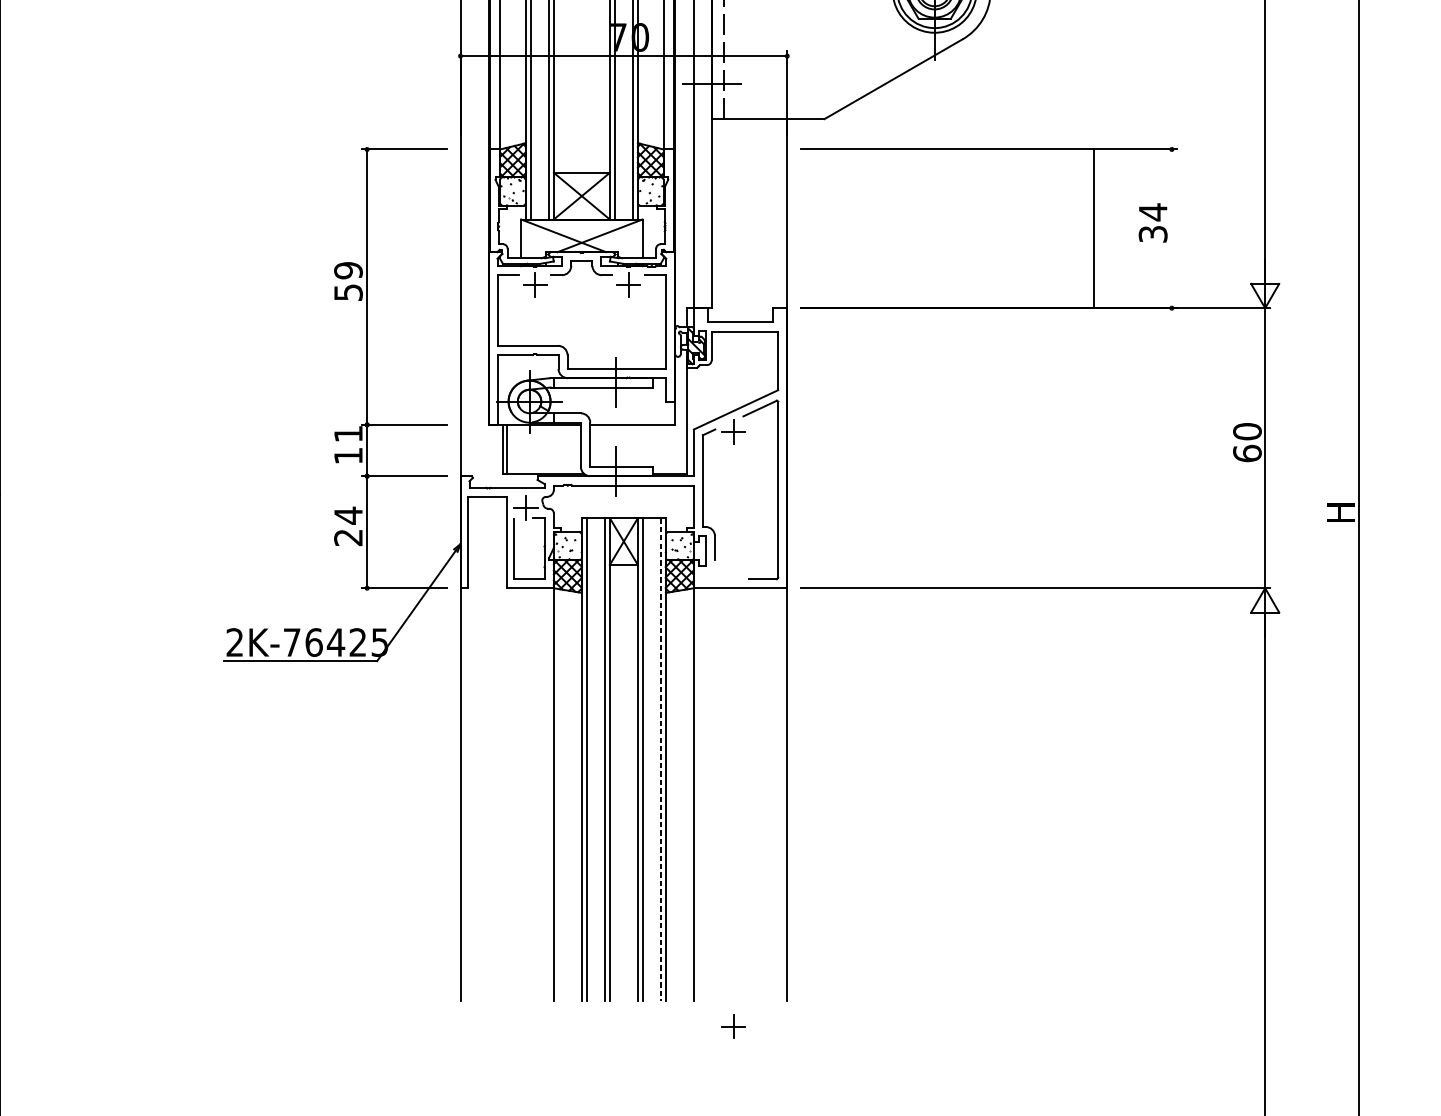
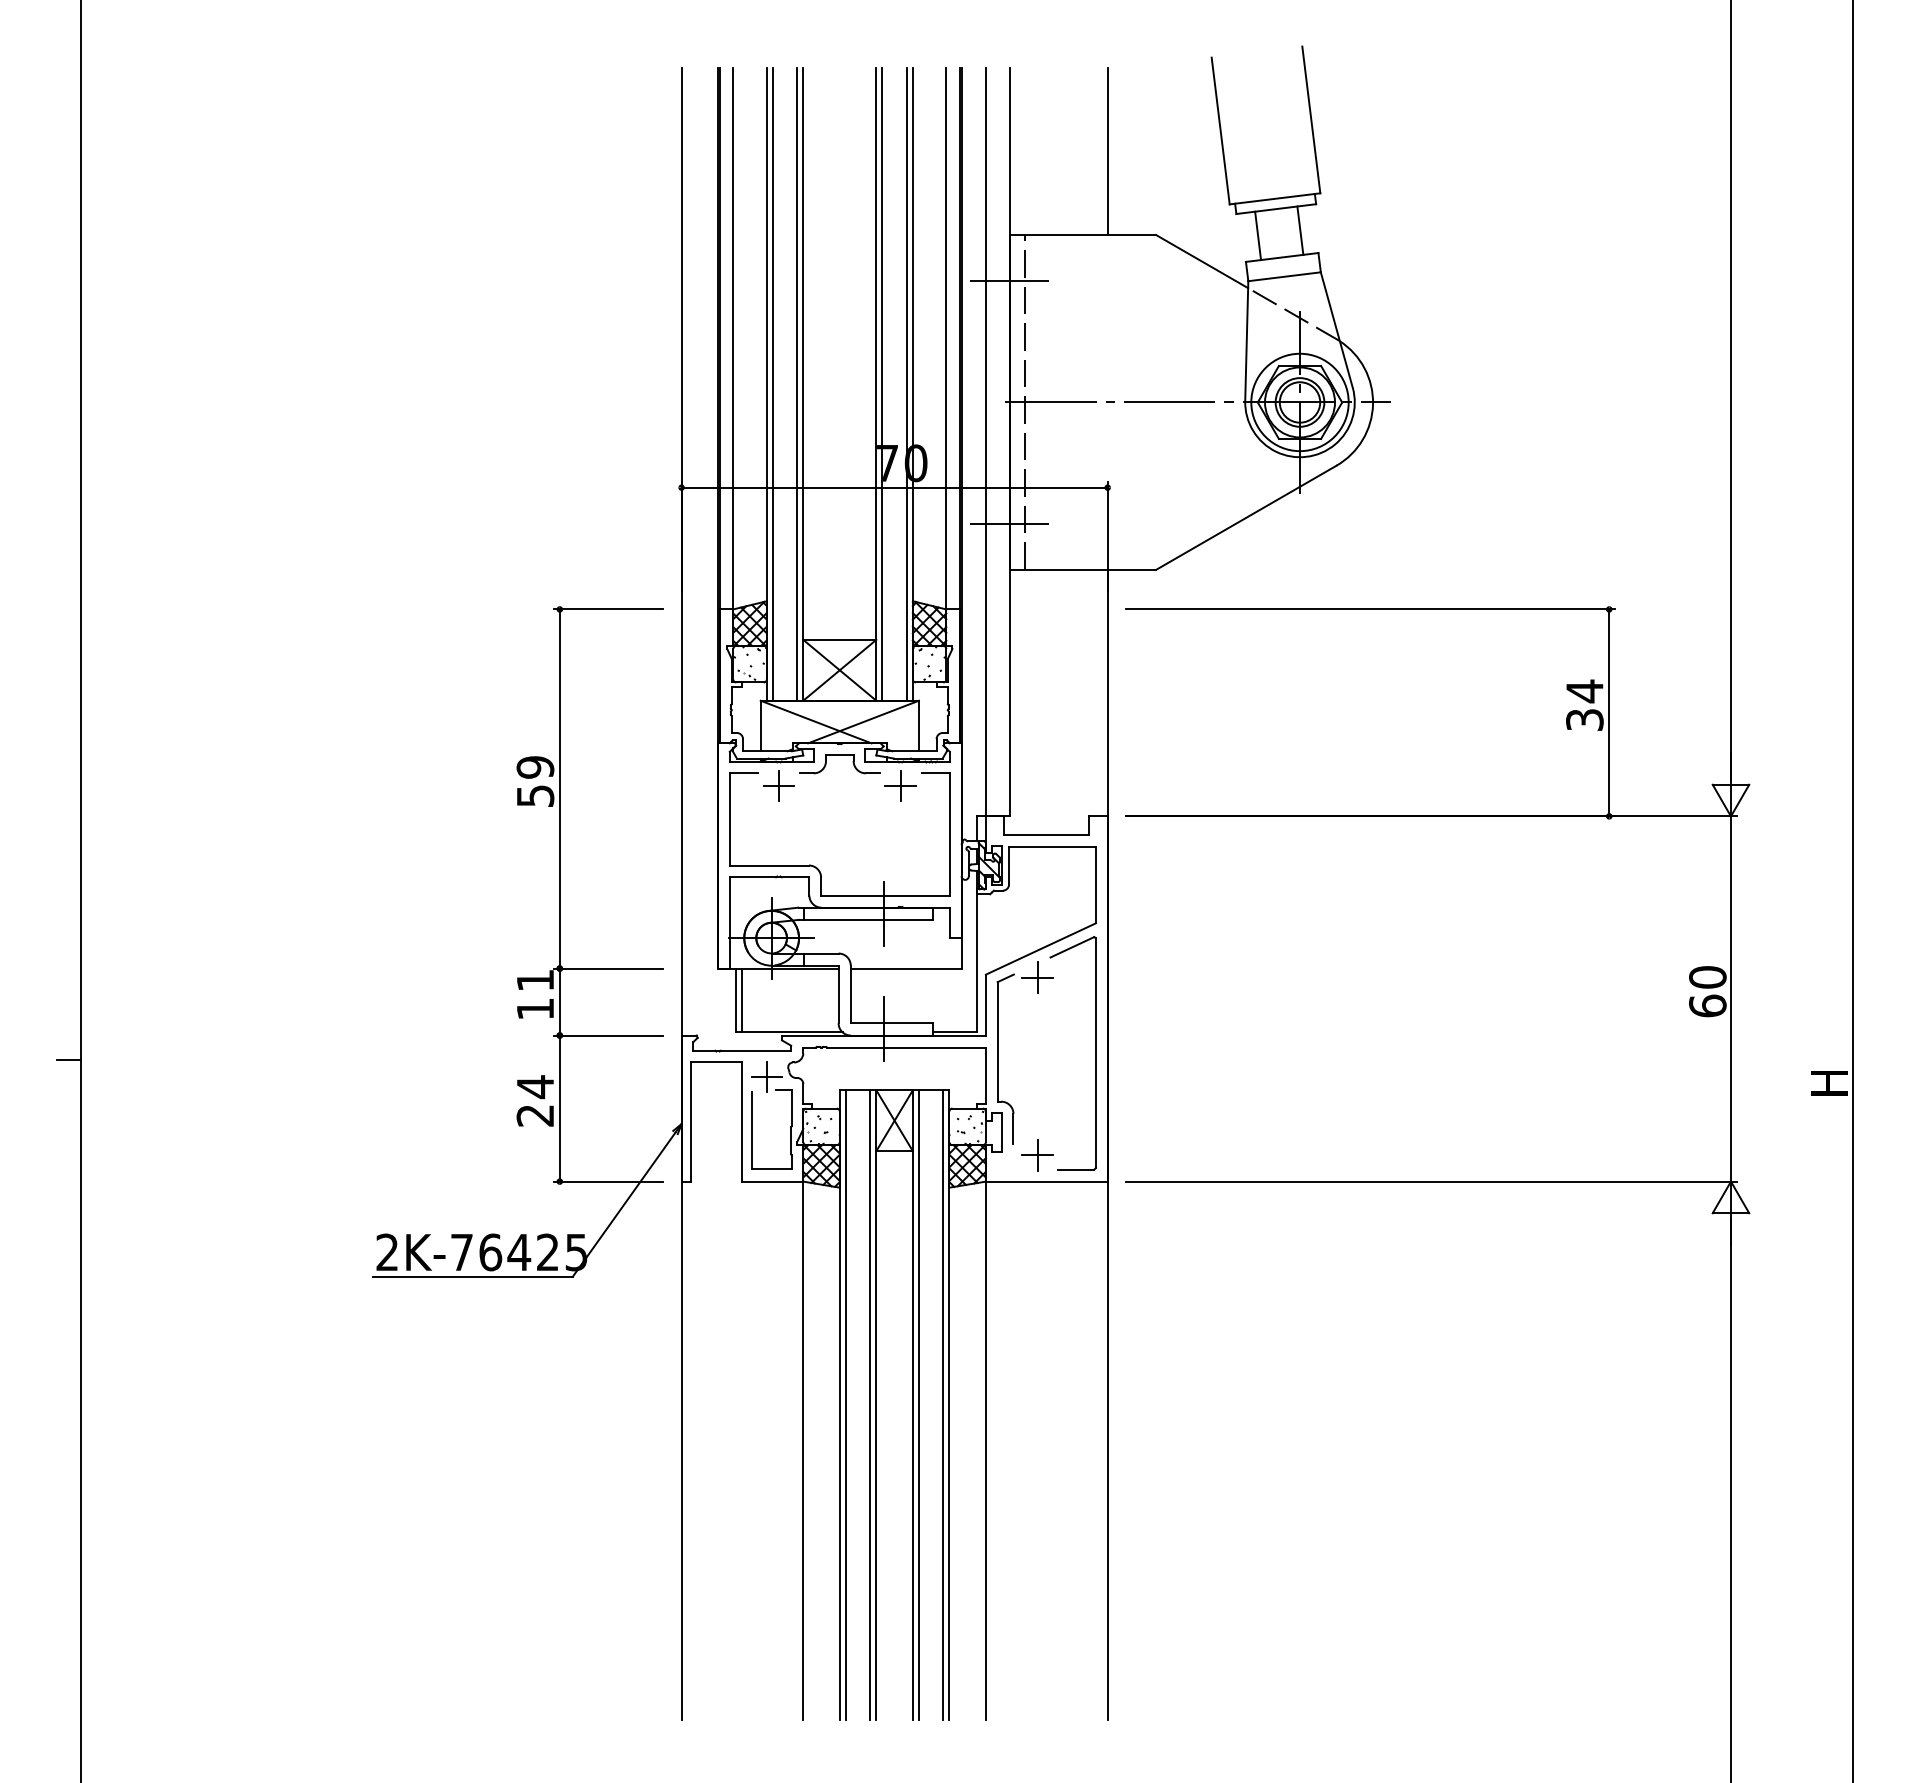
line: (1093, 228) -> (1609, 712), moved
line: (661, 759) -> (943, 1405), dashed -> solid
part: (733, 1026) -> (1037, 1155), moved

